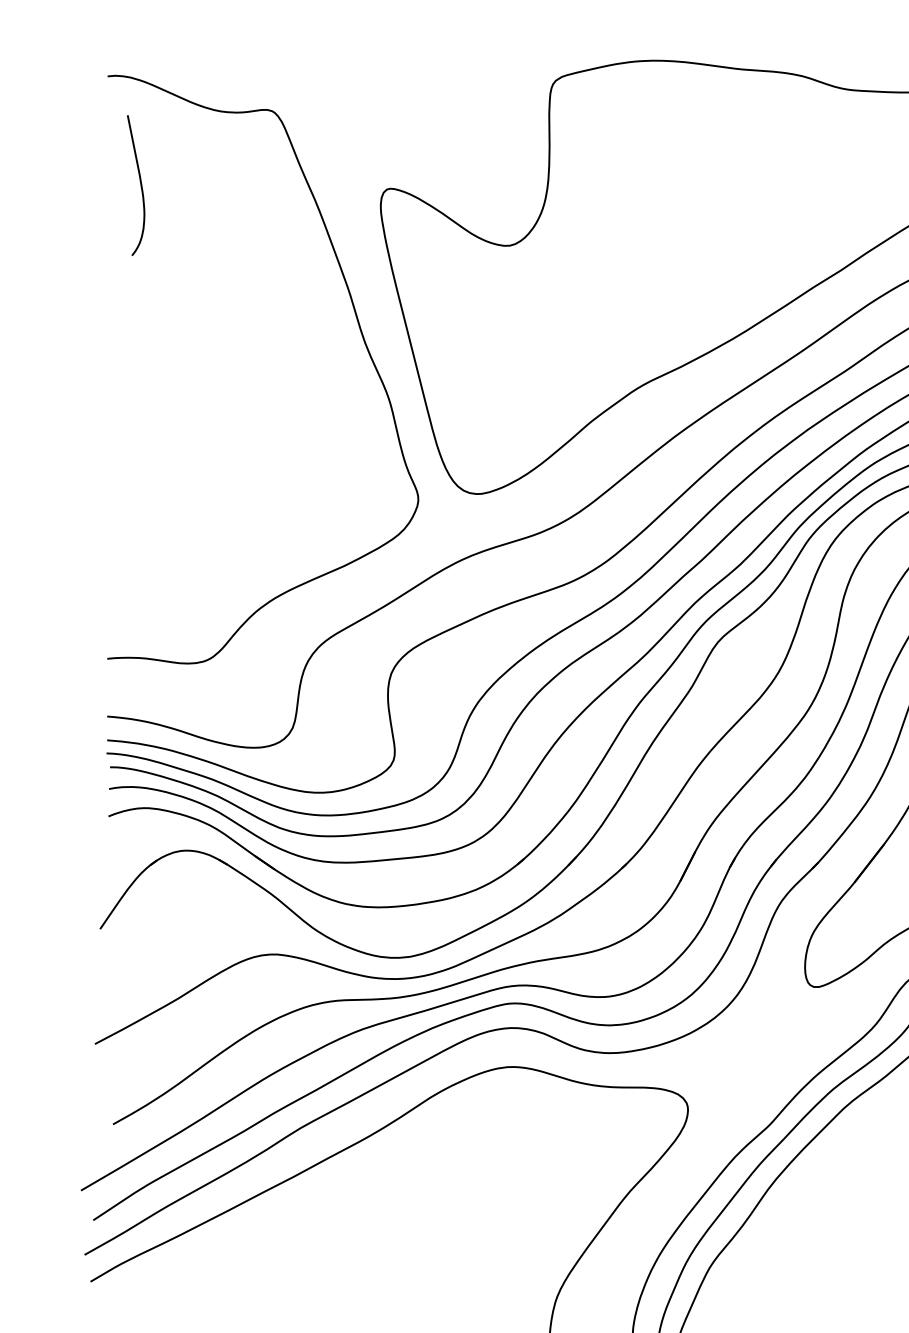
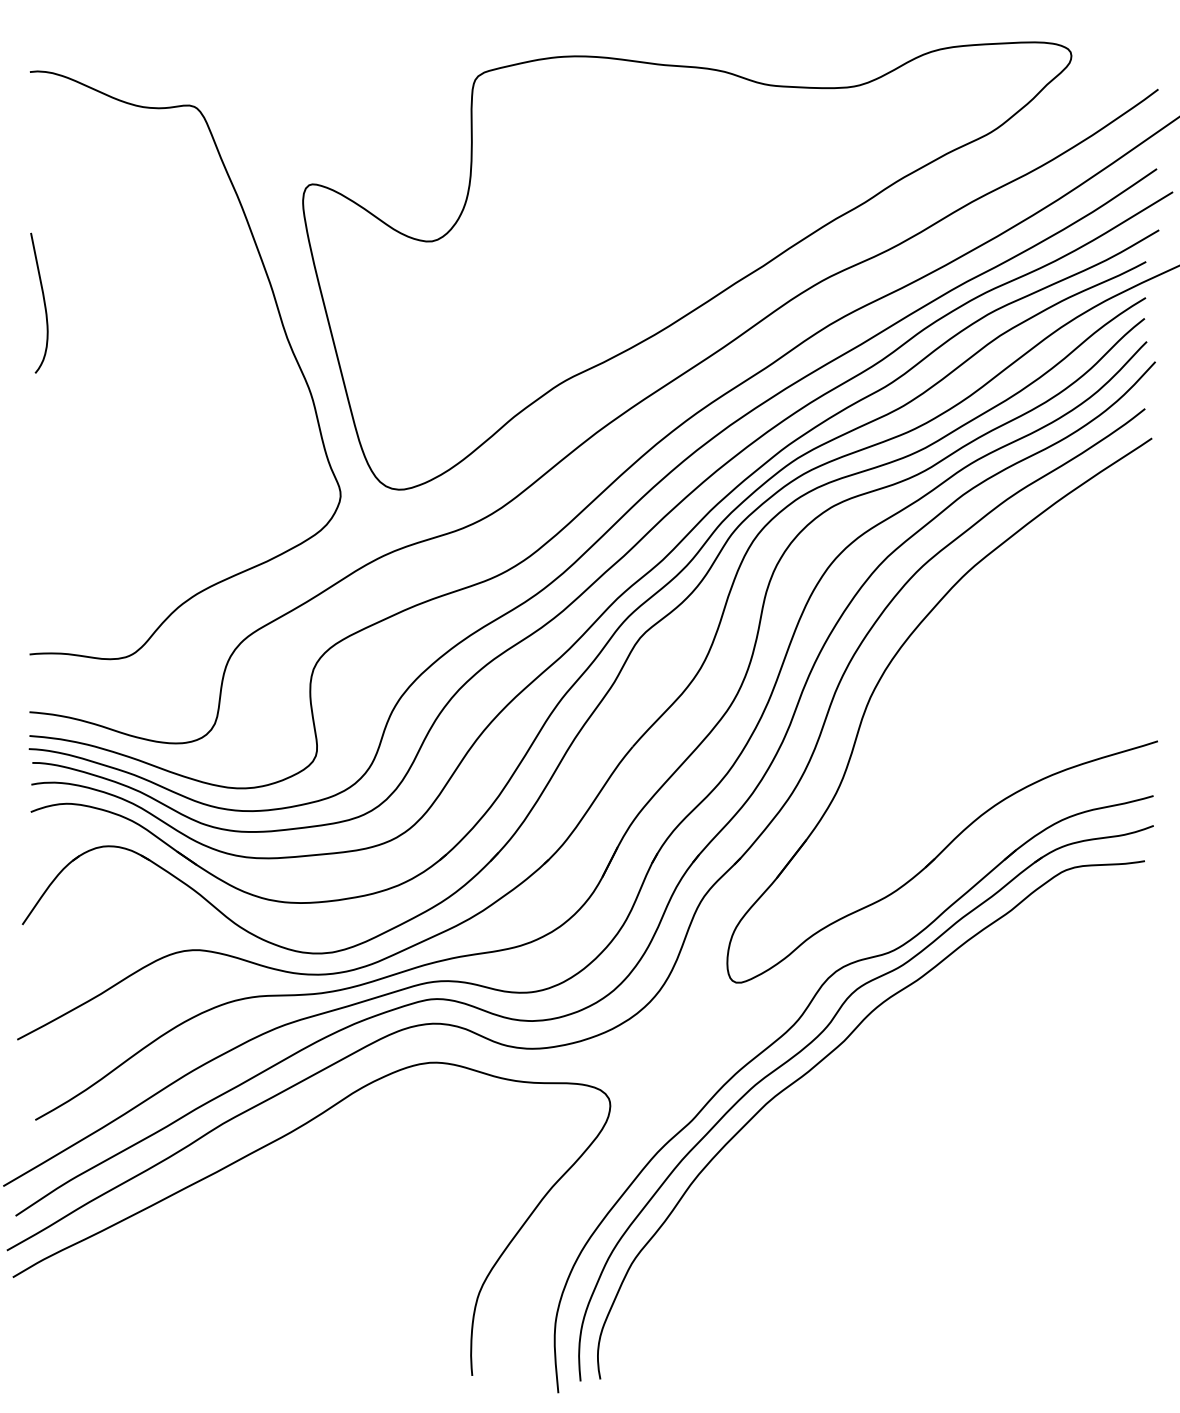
curve: (140, 184) -> (43, 302), moved

